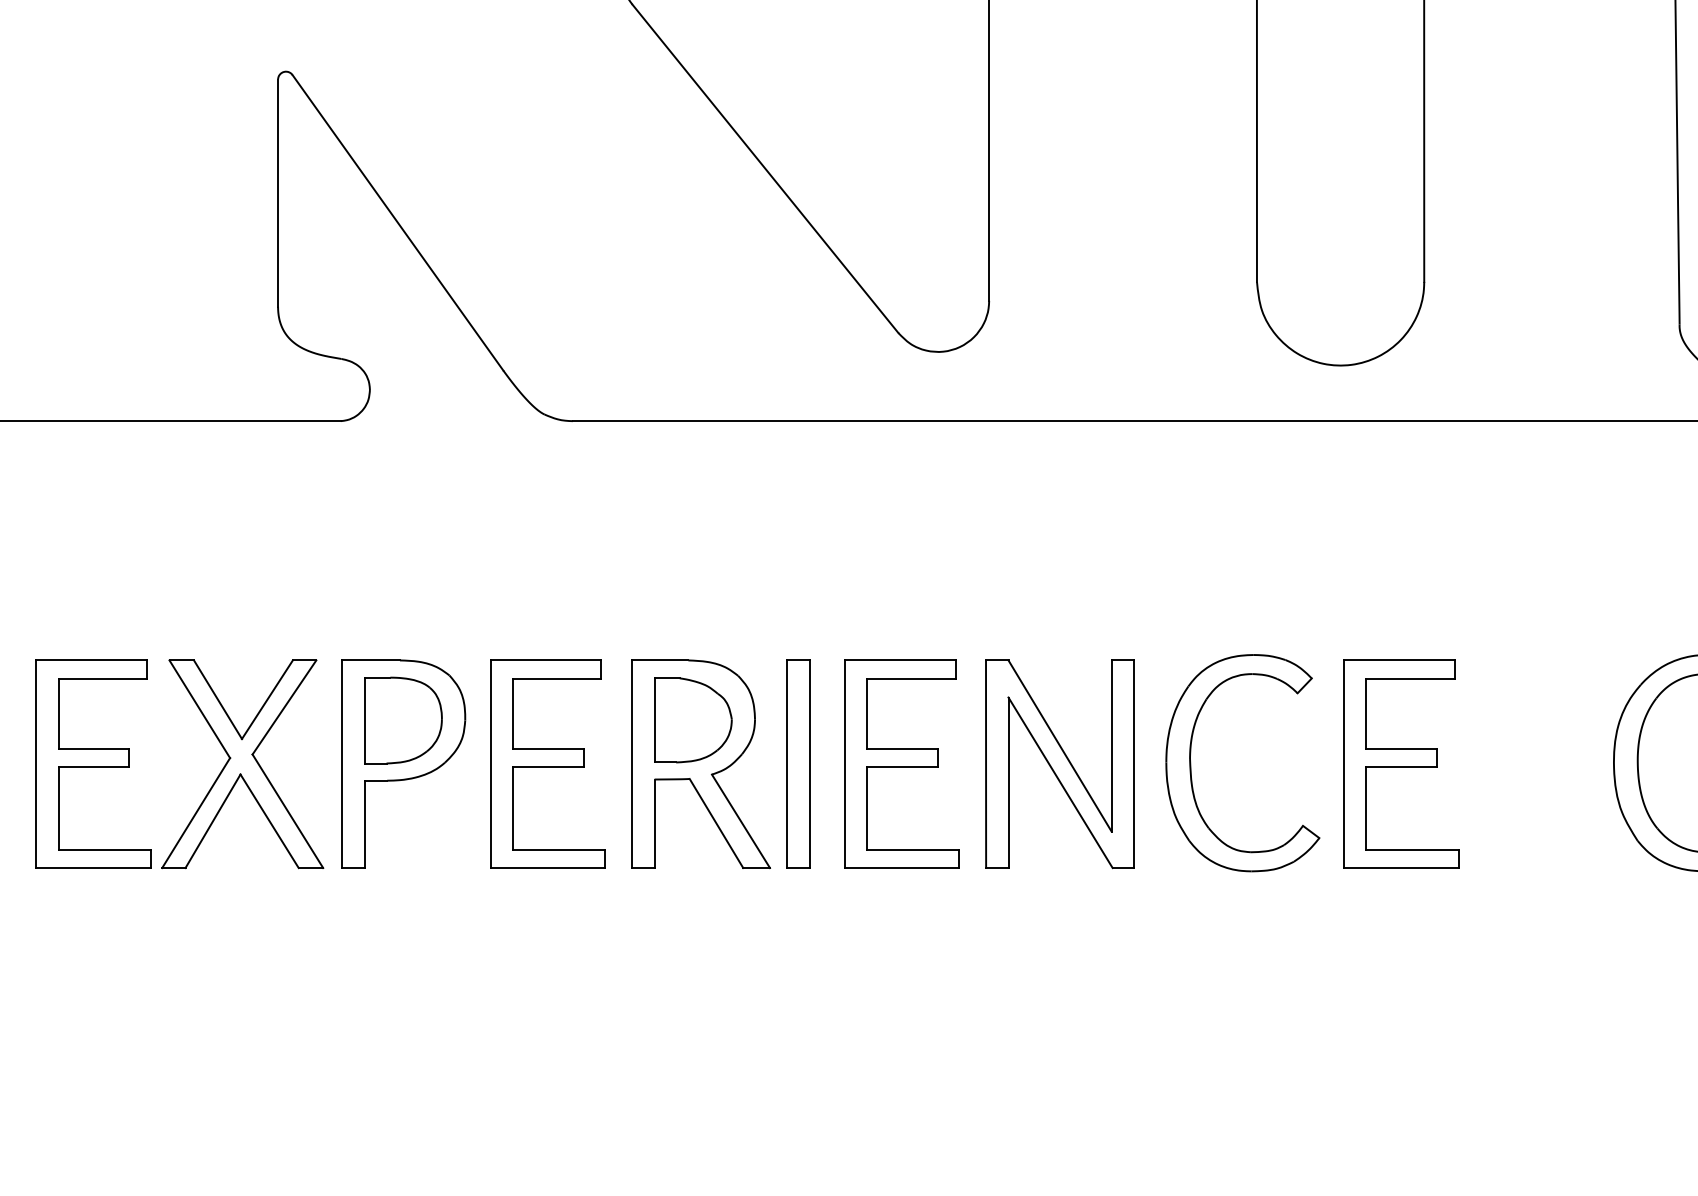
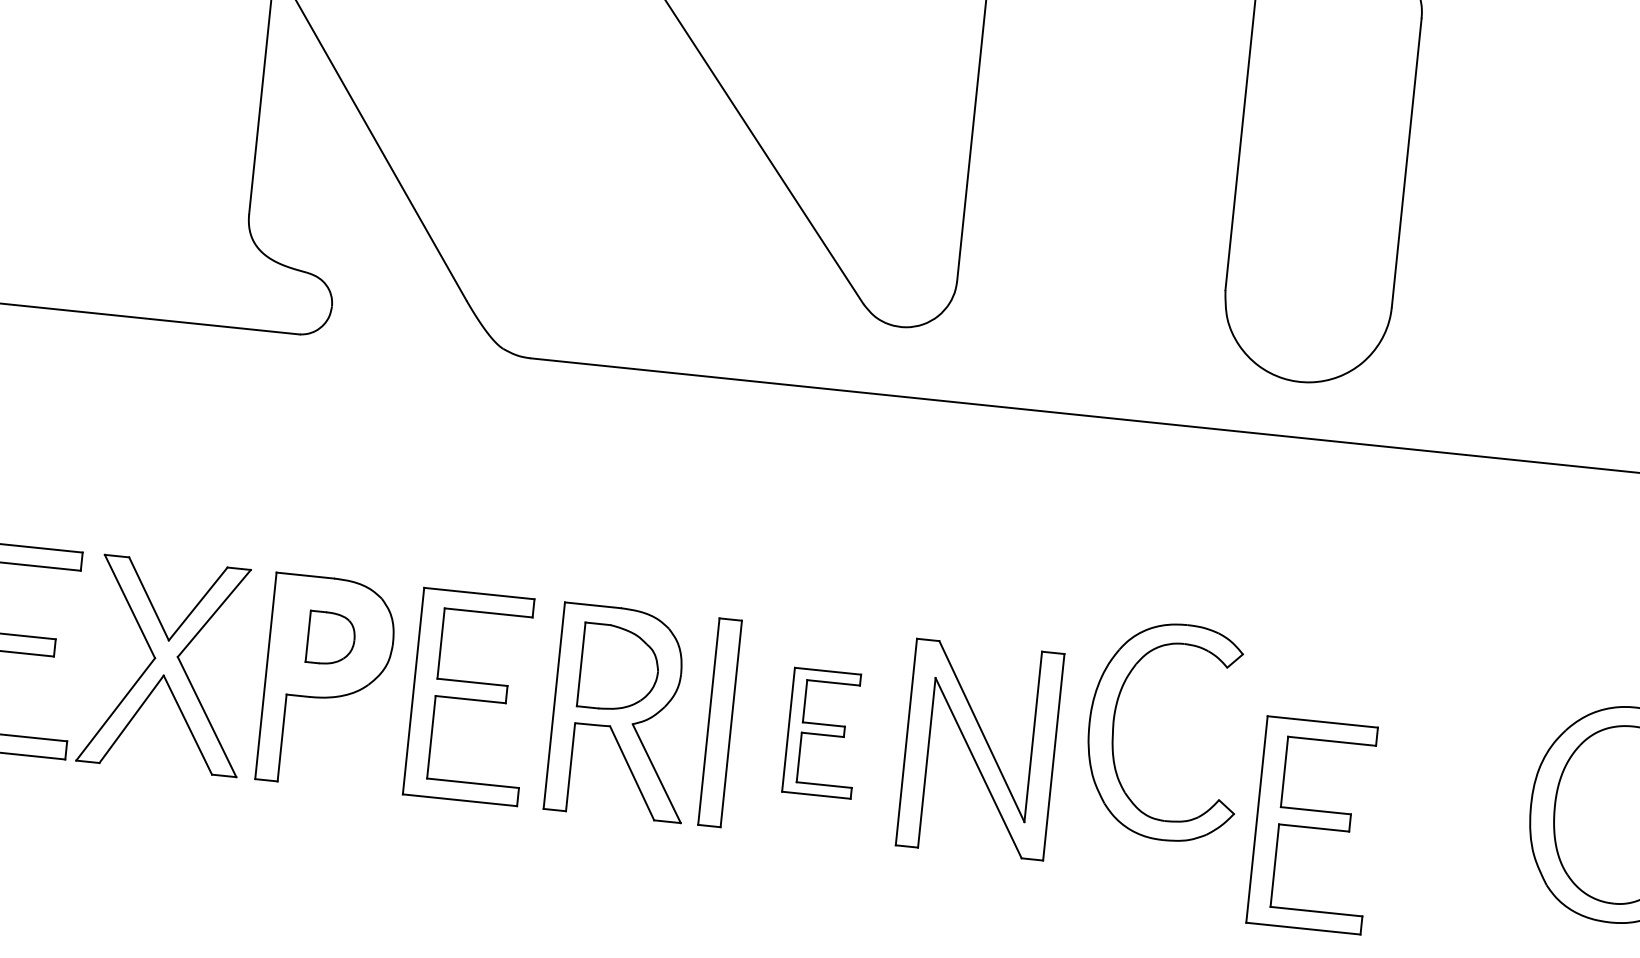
part: (403, 720) -> (331, 638), size x0.6
part: (901, 763) -> (822, 732), size x0.6
part: (1191, 763) -> (1114, 726), moved
part: (1401, 763) -> (1314, 824), moved

